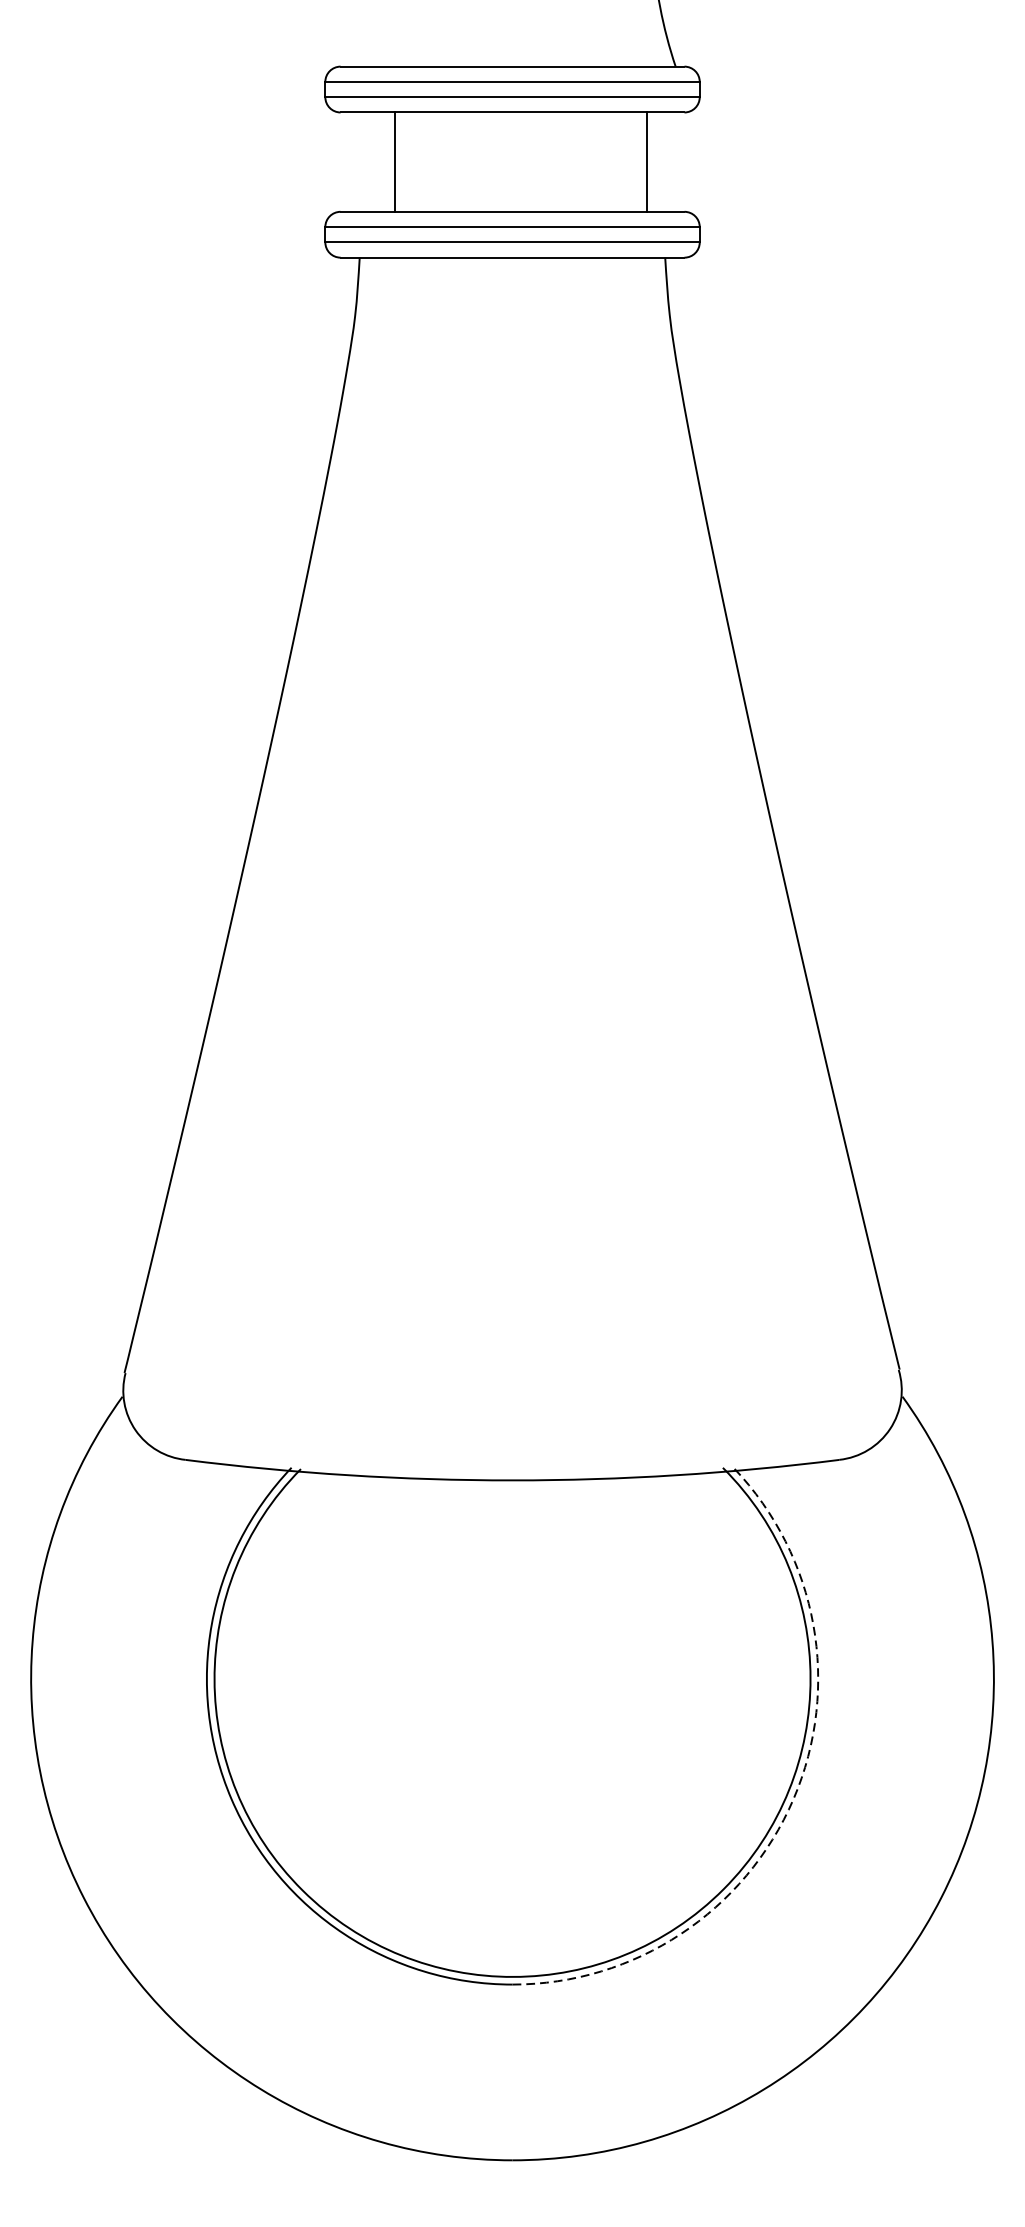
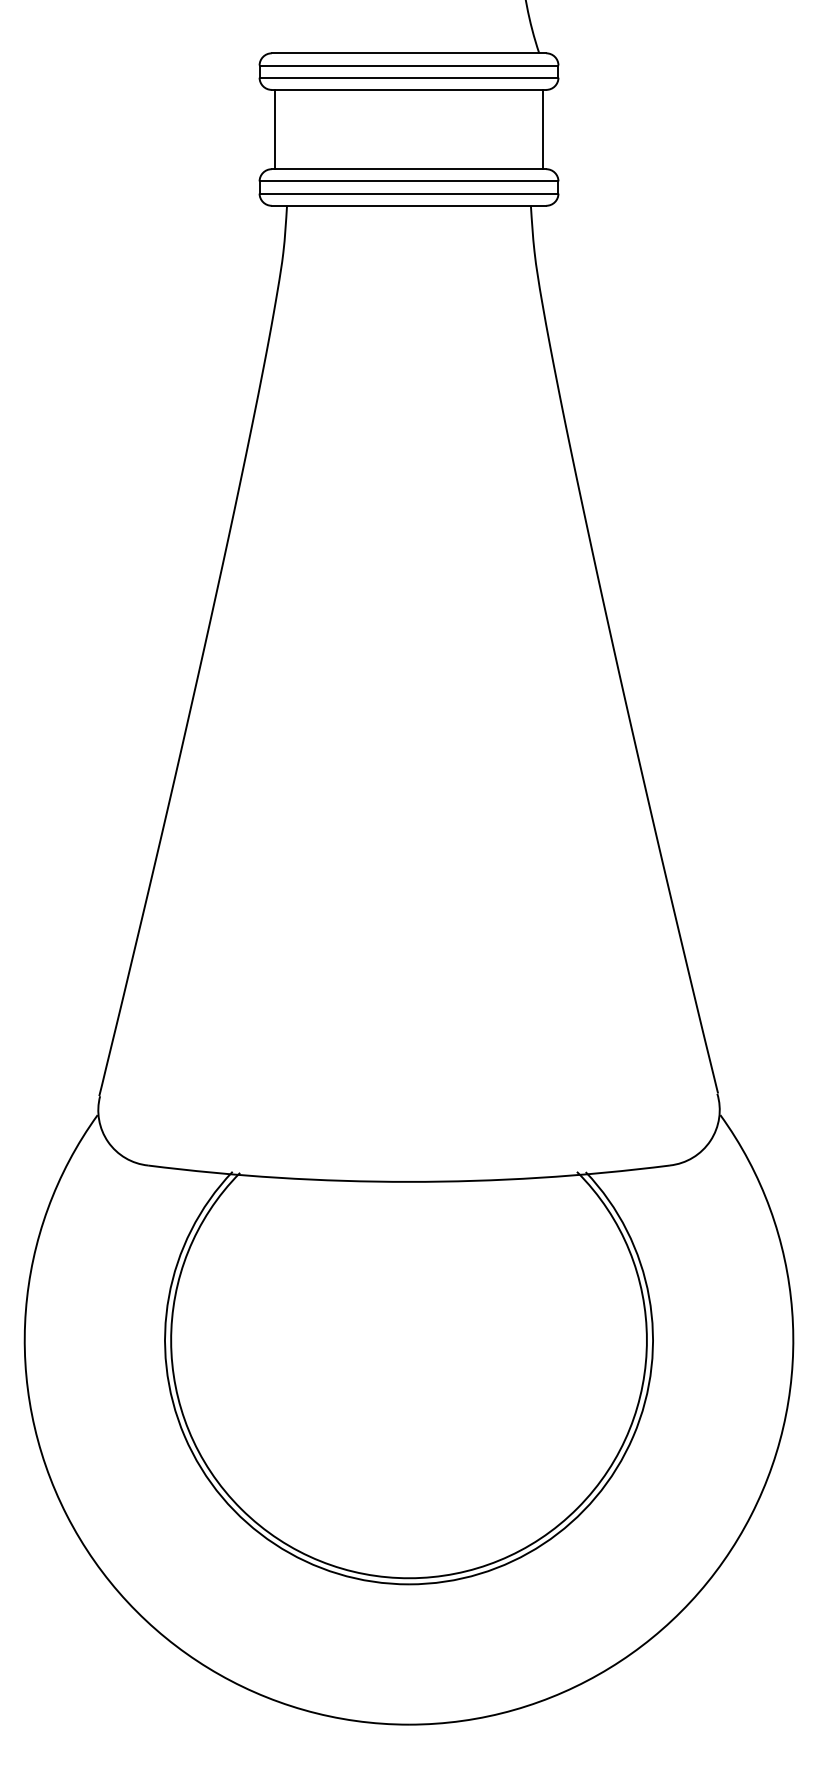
line: (394, 162) -> (274, 129), moved
line: (647, 162) -> (543, 129), moved
arc: (793, 1799) -> (633, 1436), dashed -> solid

